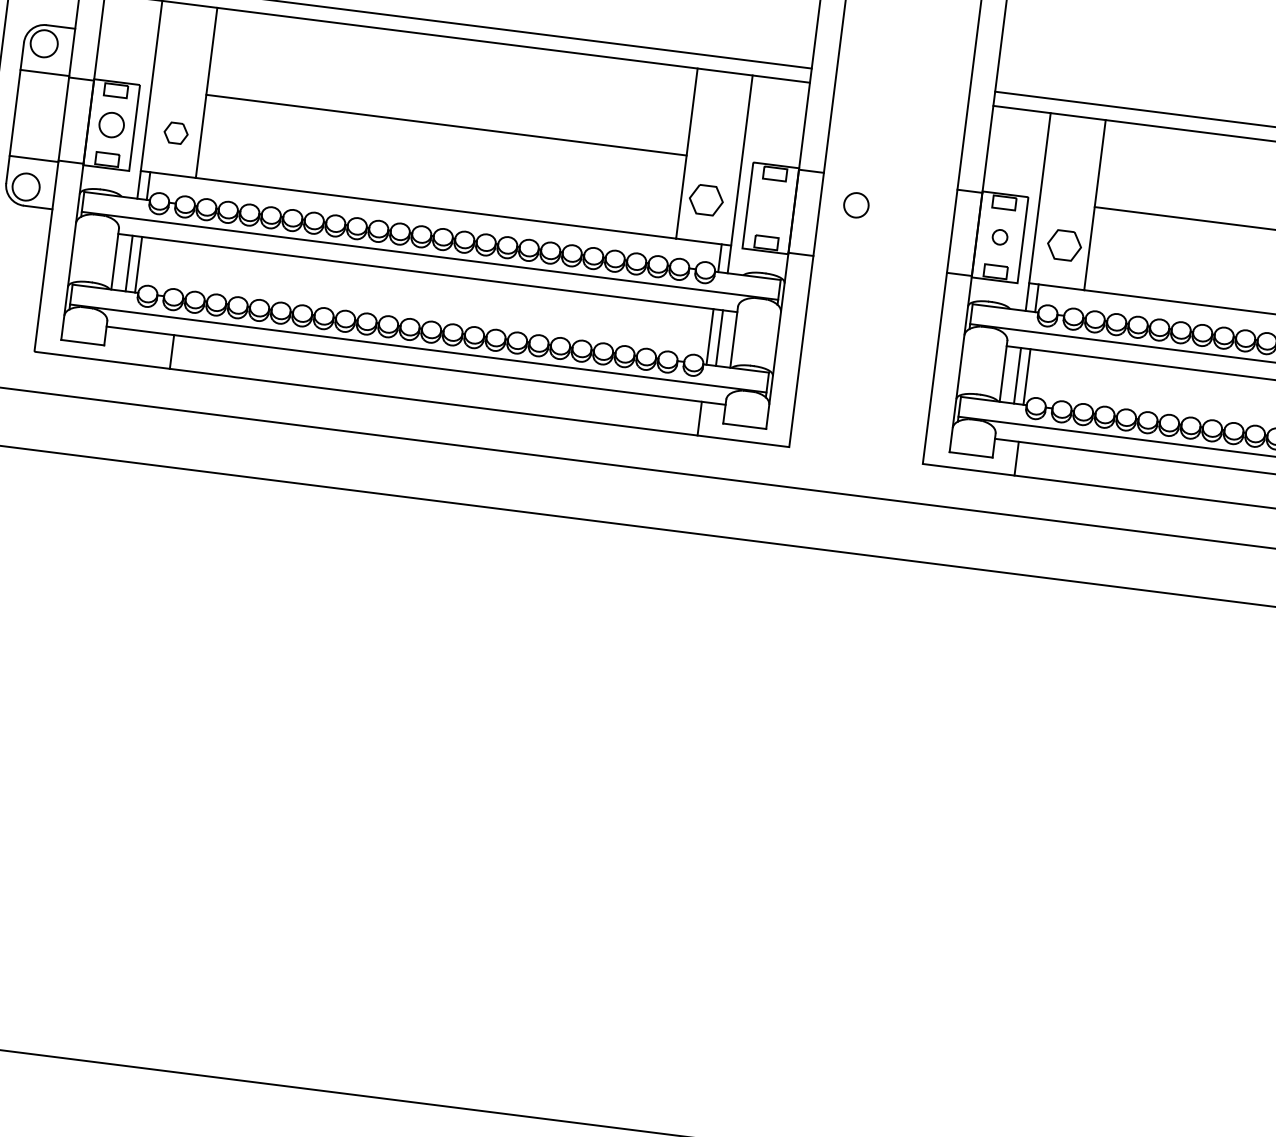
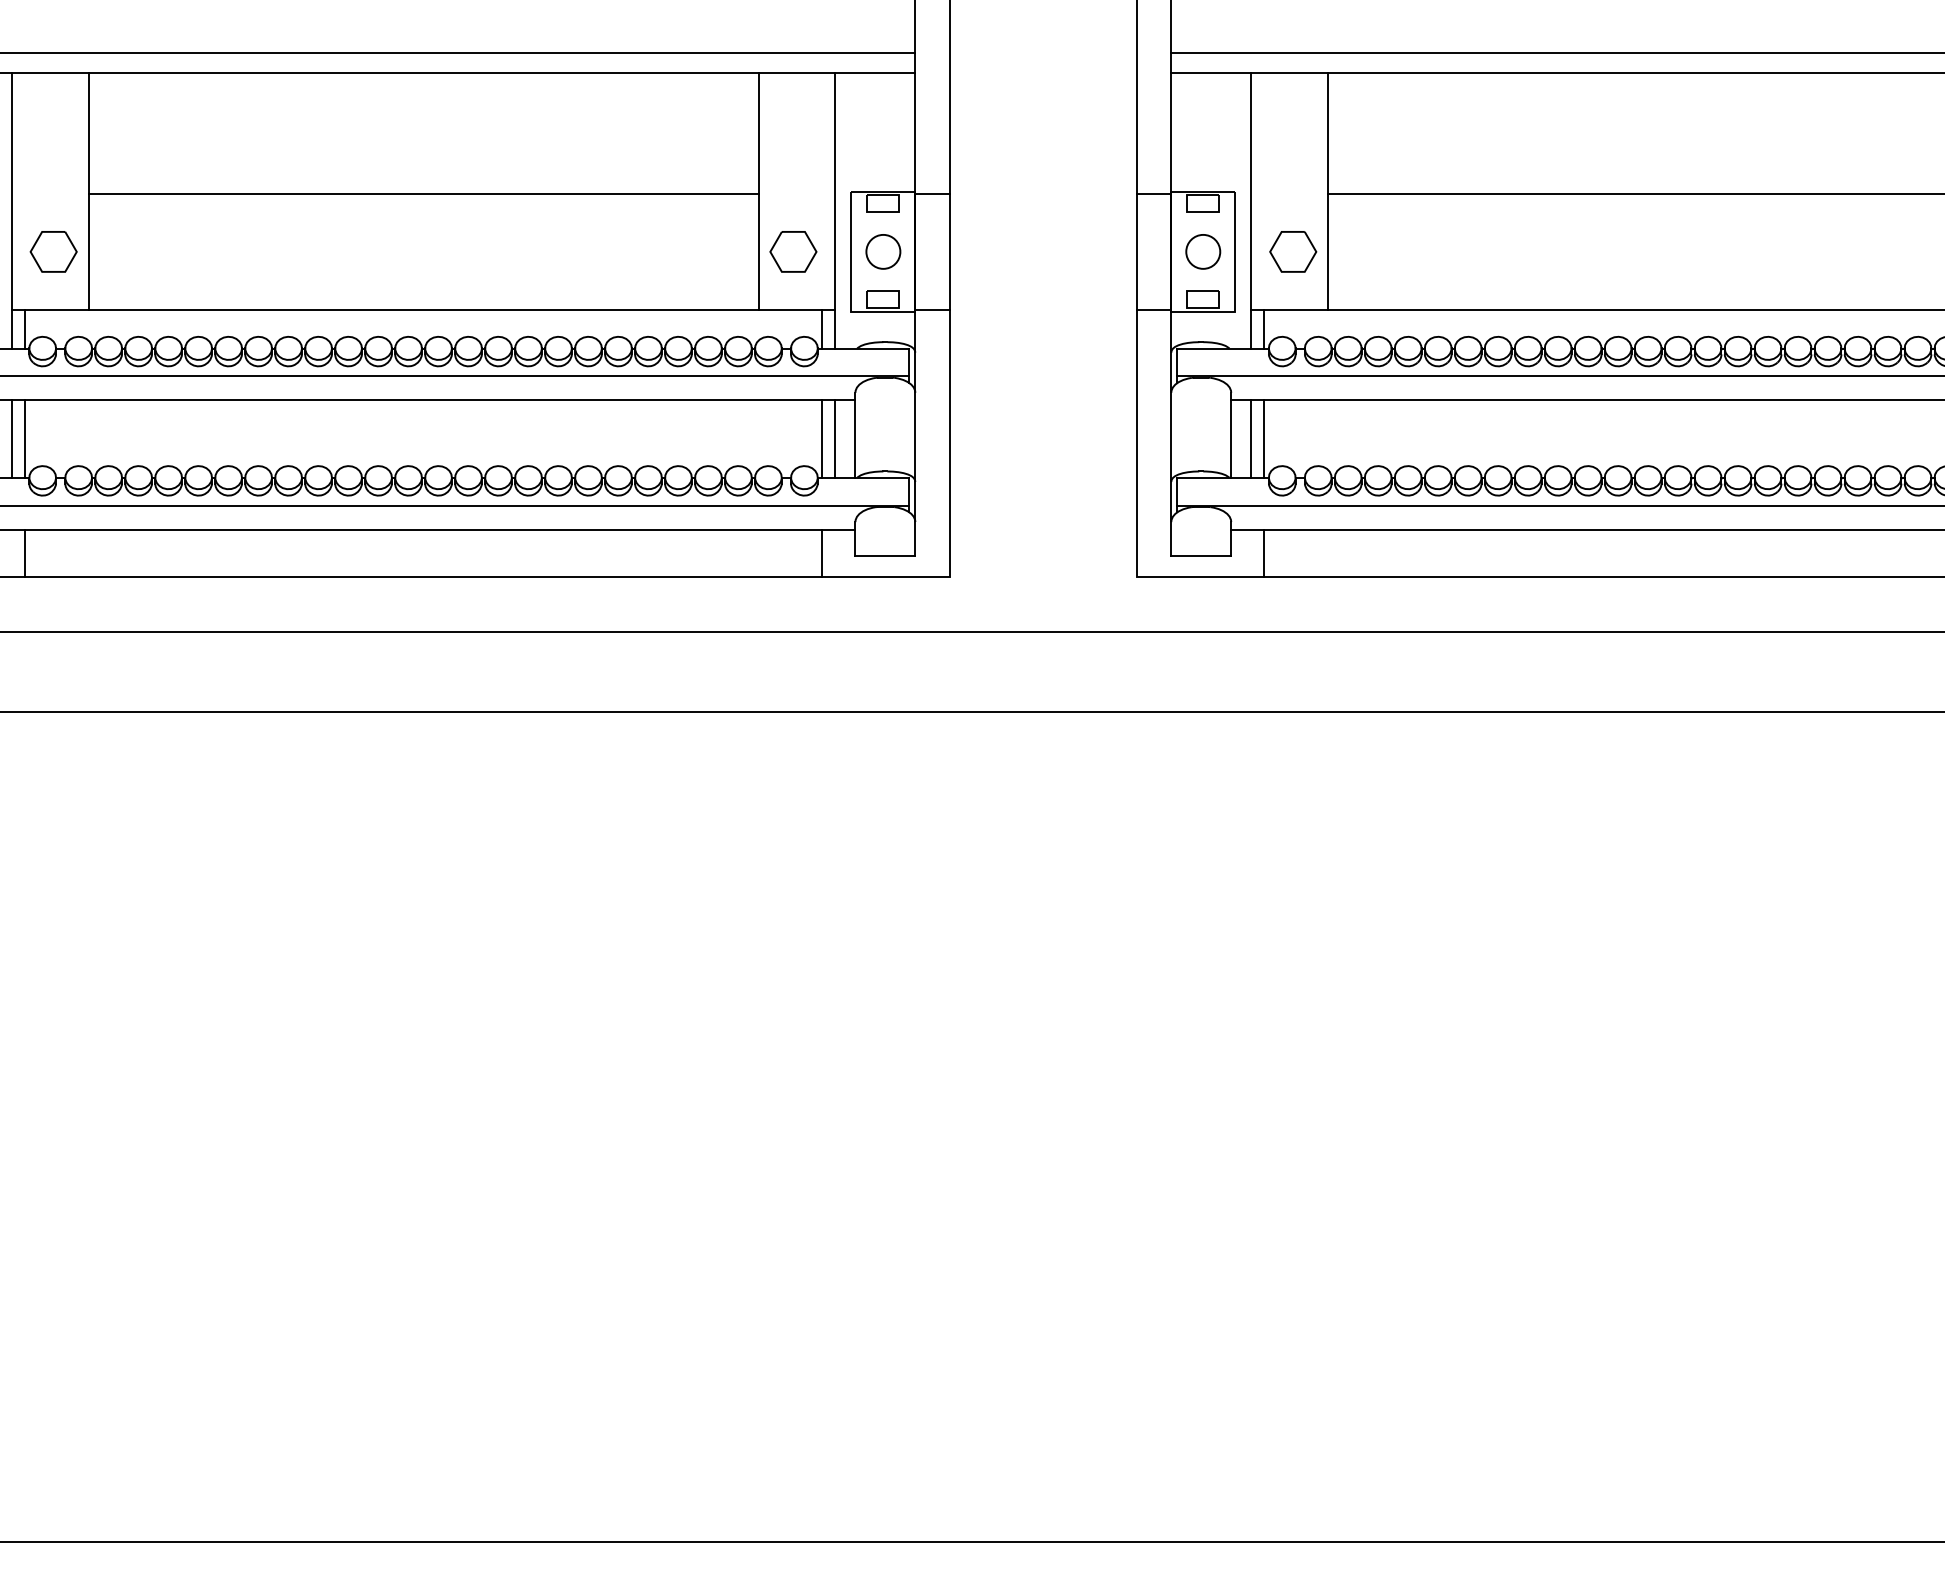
part: (176, 132) -> (53, 251), size x1.43
circle: (856, 205) -> (883, 251), moved
circle: (1000, 237) -> (1203, 251), size x1.67
line: (171, 351) -> (24, 552), moved

